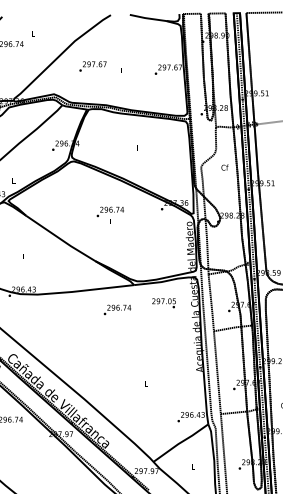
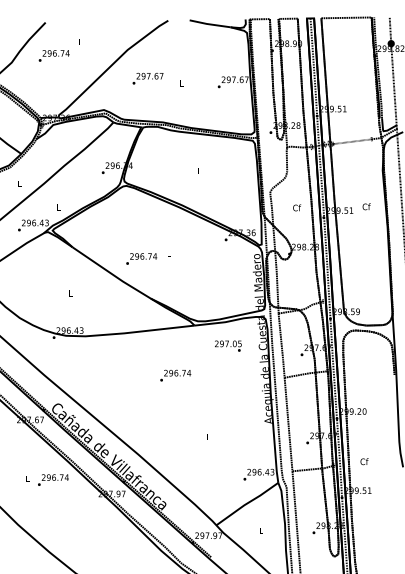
text: (225, 167) -> (297, 207), moved
text: (110, 211) -> (141, 258), moved
text: (117, 309) -> (175, 375), moved

